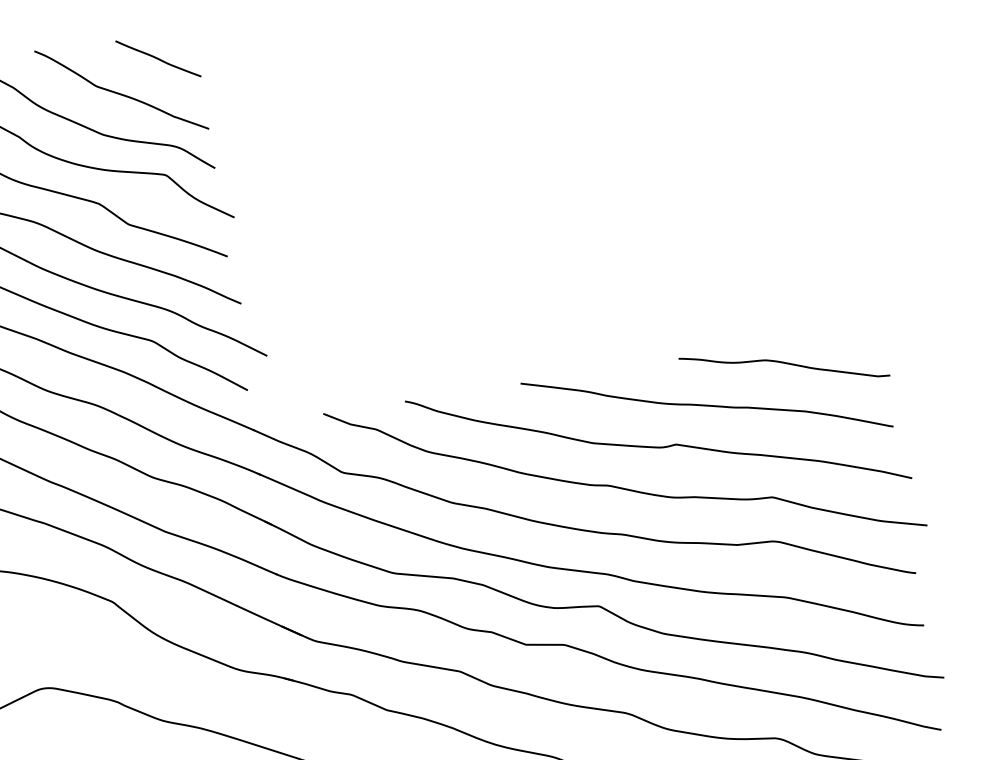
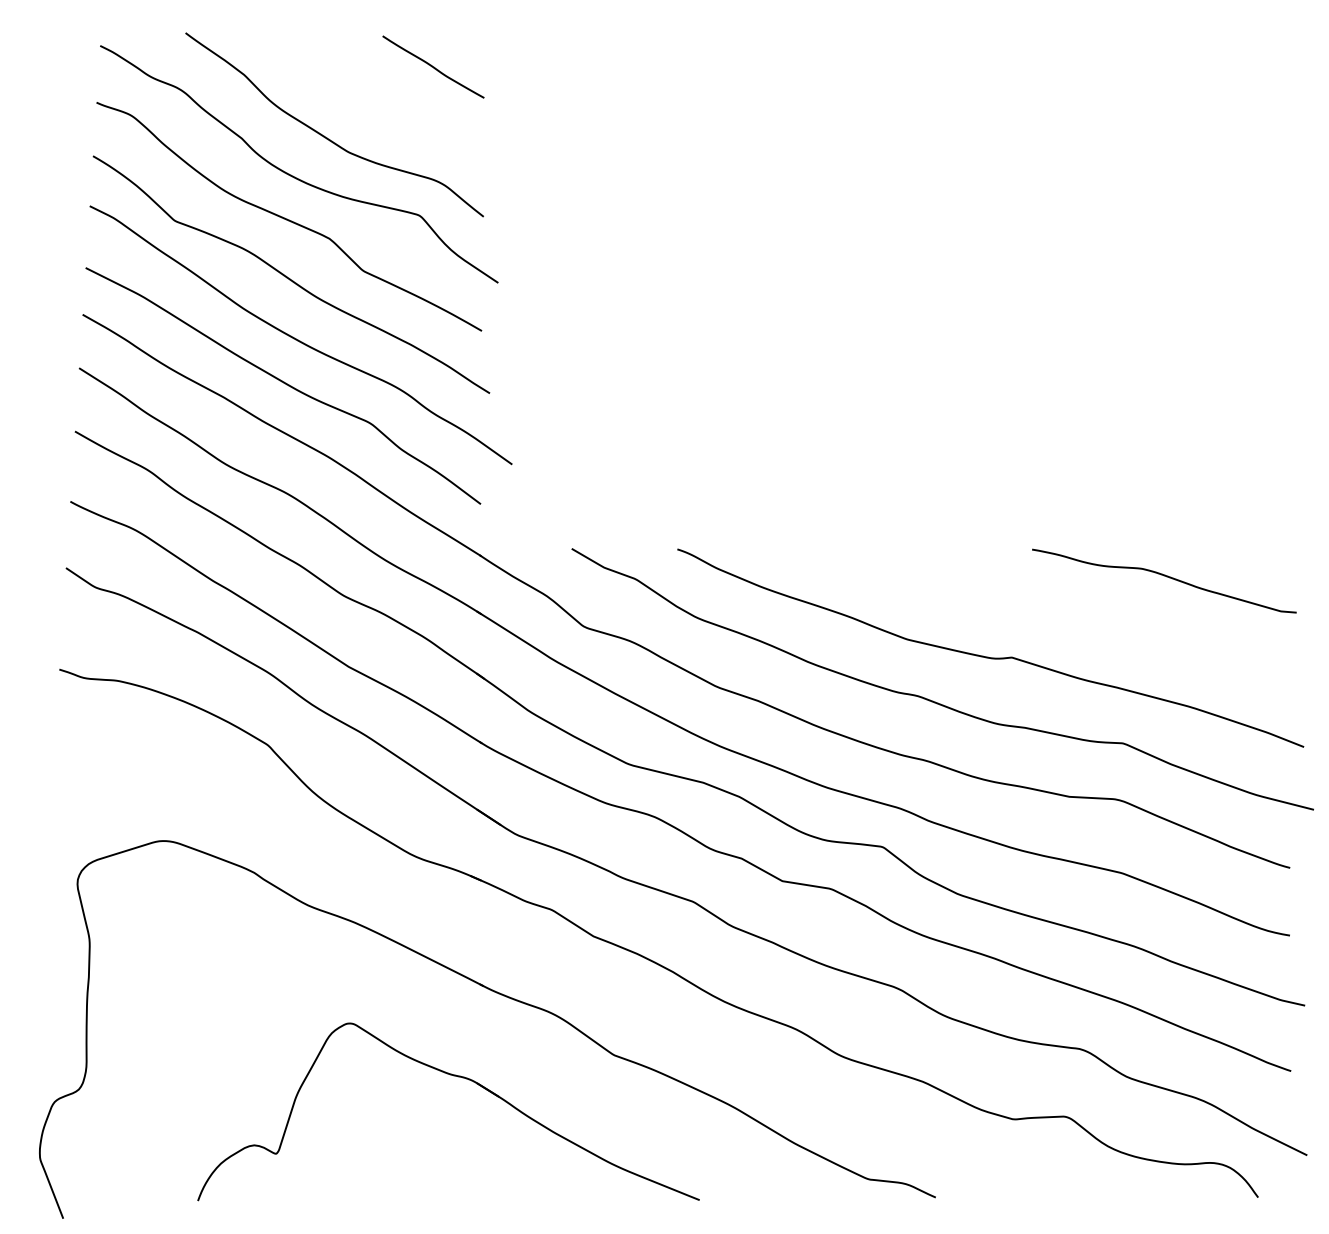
curve: (121, 93) -> (379, 103), removed
curve: (706, 404) -> (1058, 613), removed

